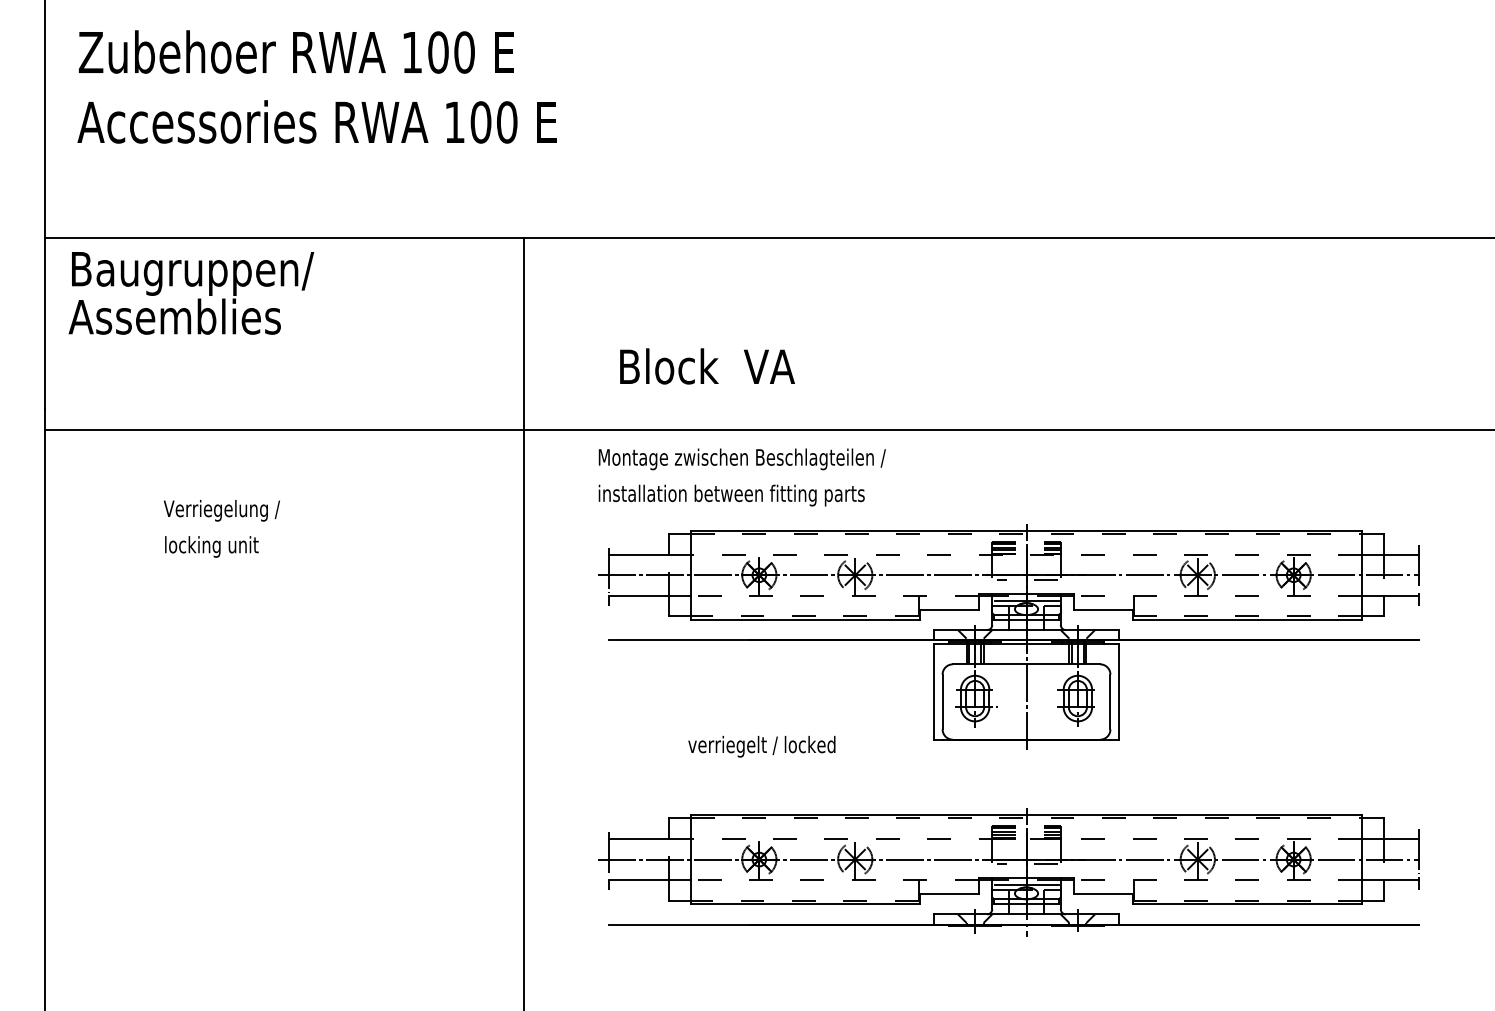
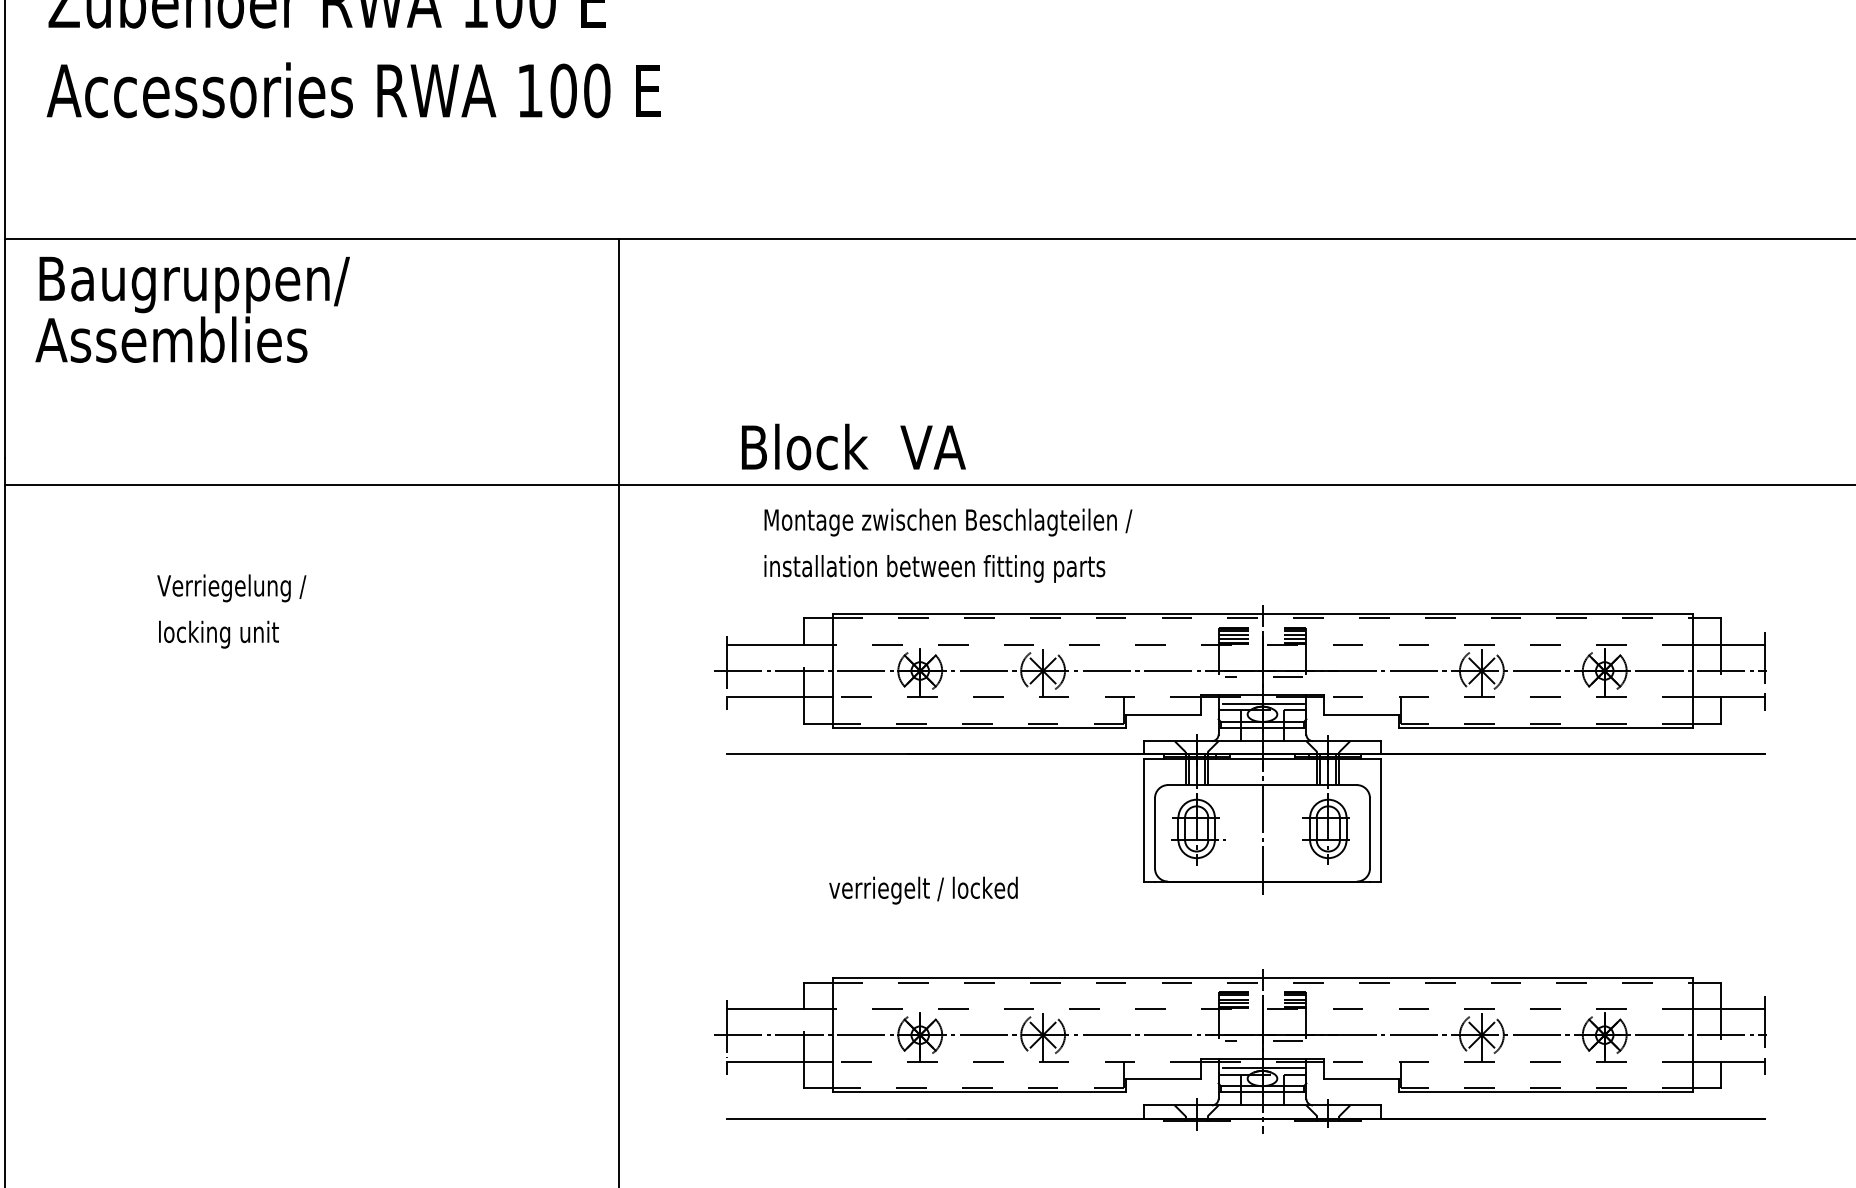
text: (707, 366) -> (853, 447), moved
text: (741, 477) -> (947, 545), moved

